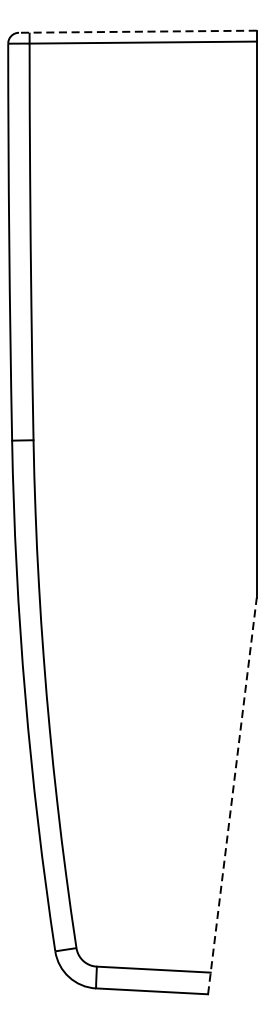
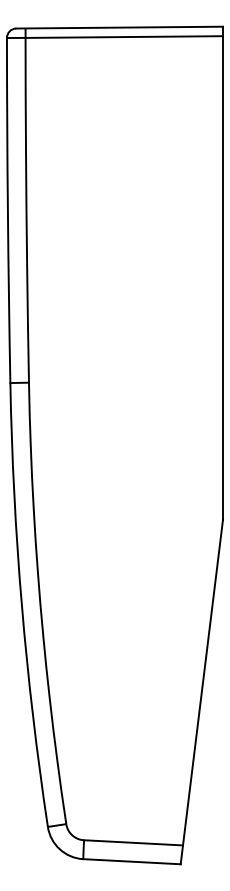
line: (137, 31) -> (119, 27), dashed -> solid
line: (232, 795) -> (201, 691), dashed -> solid

